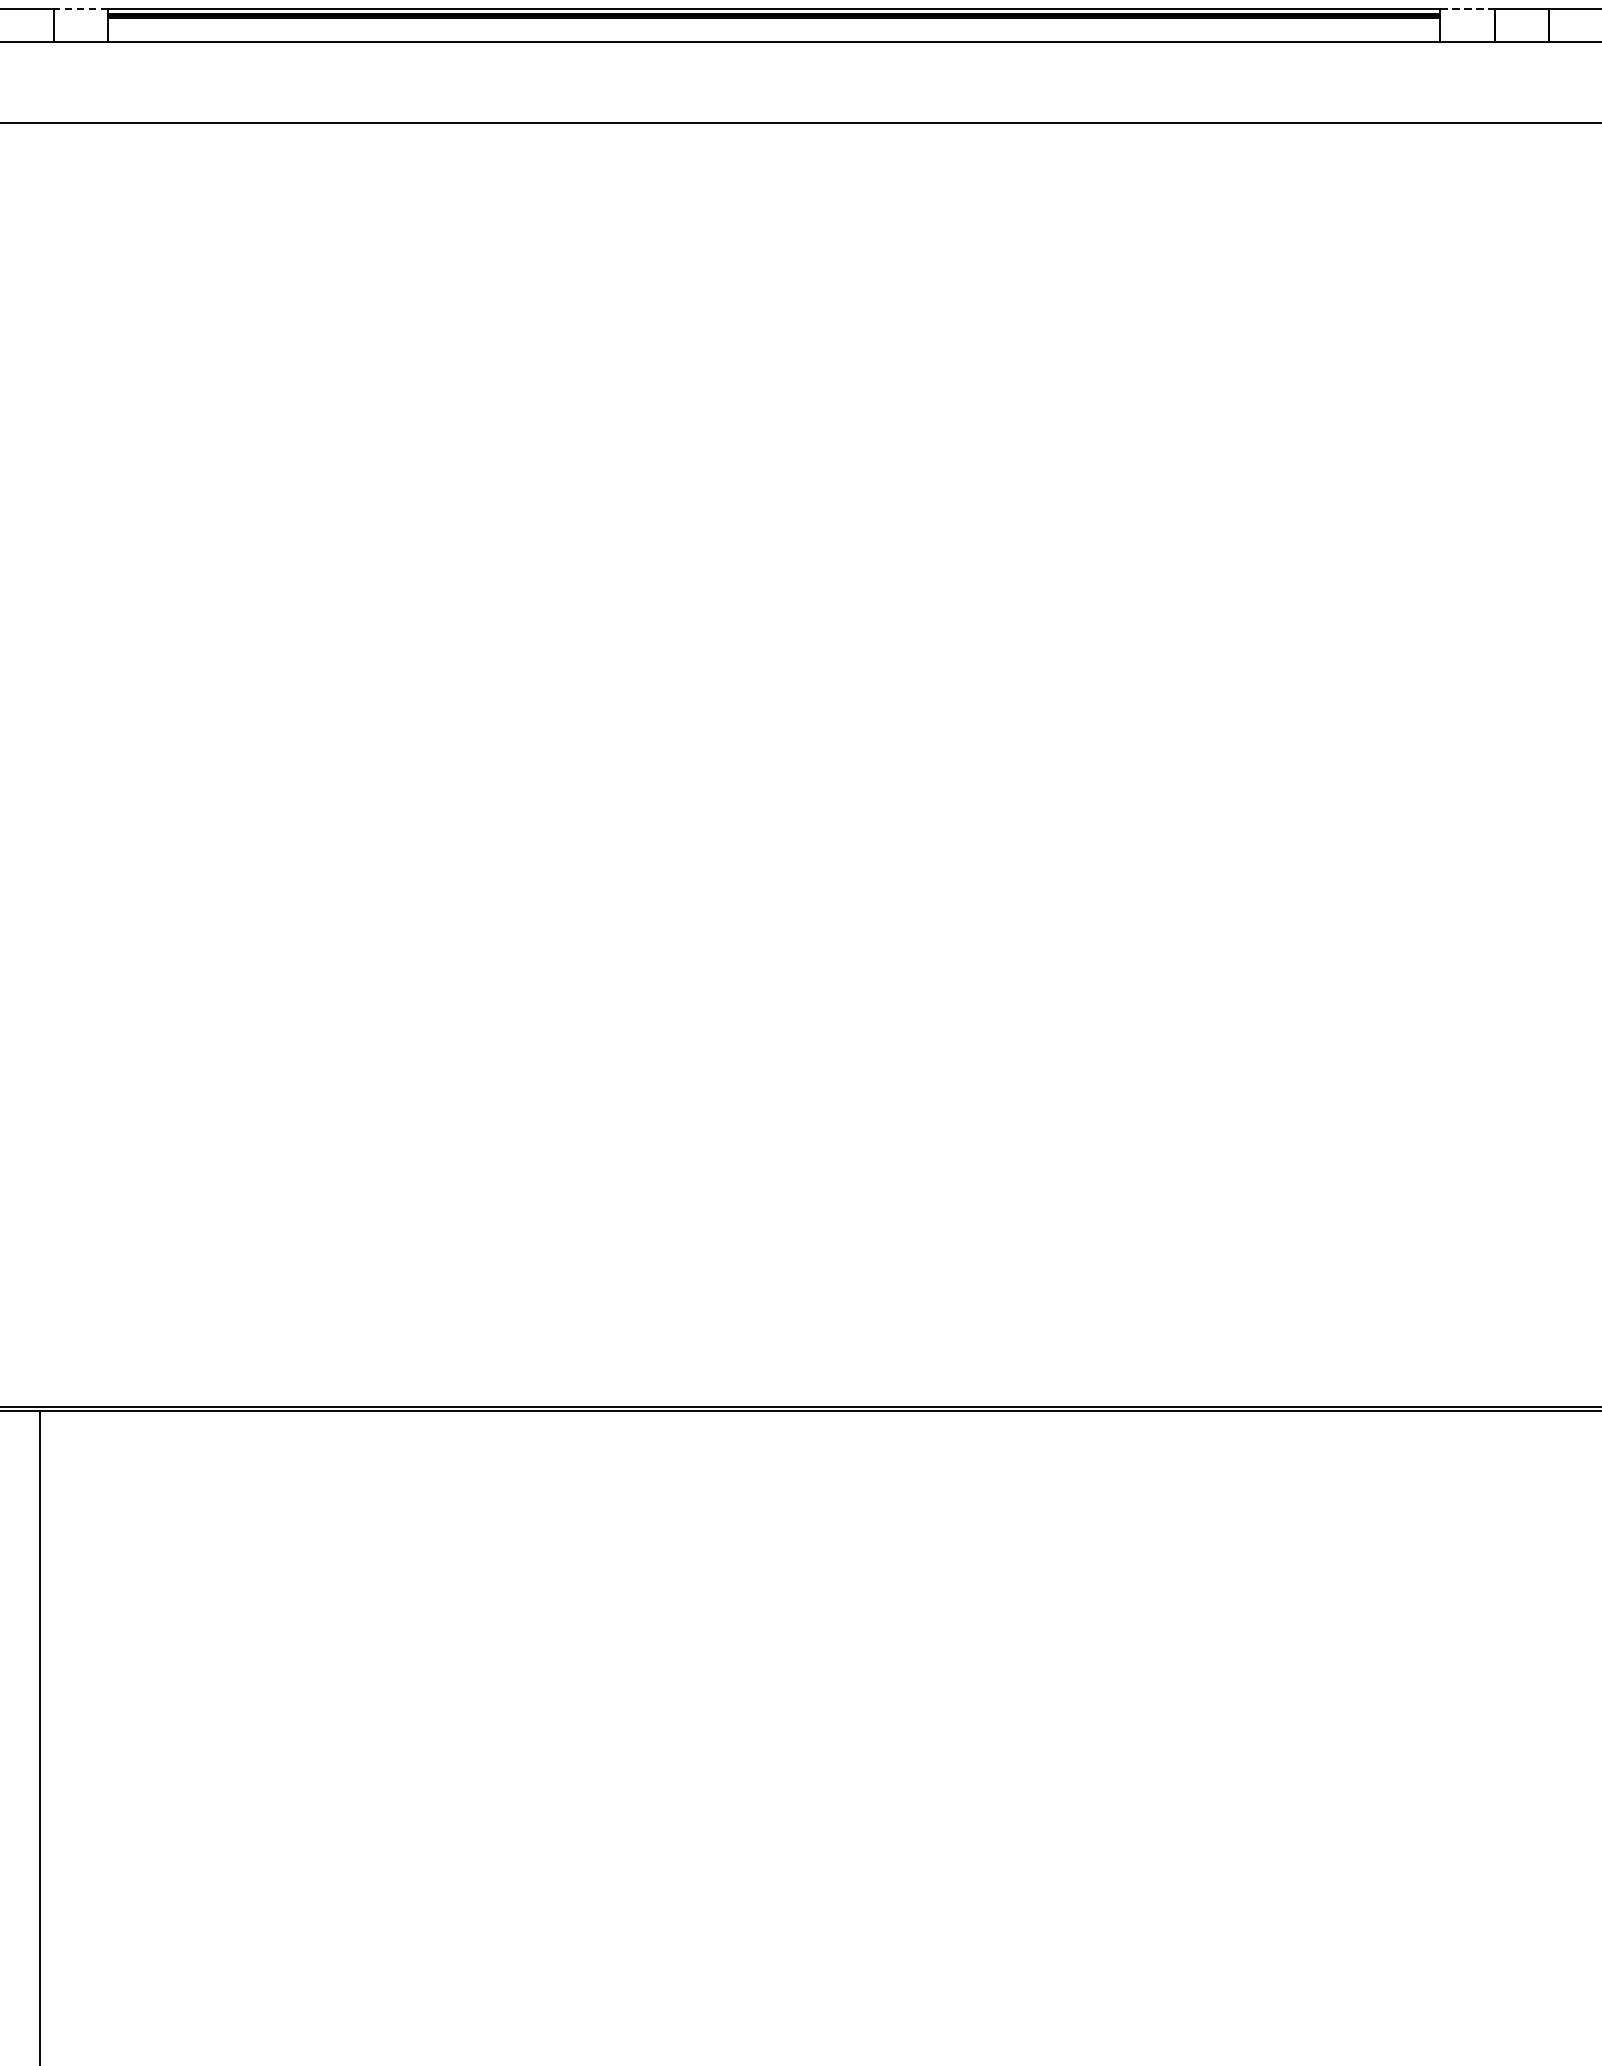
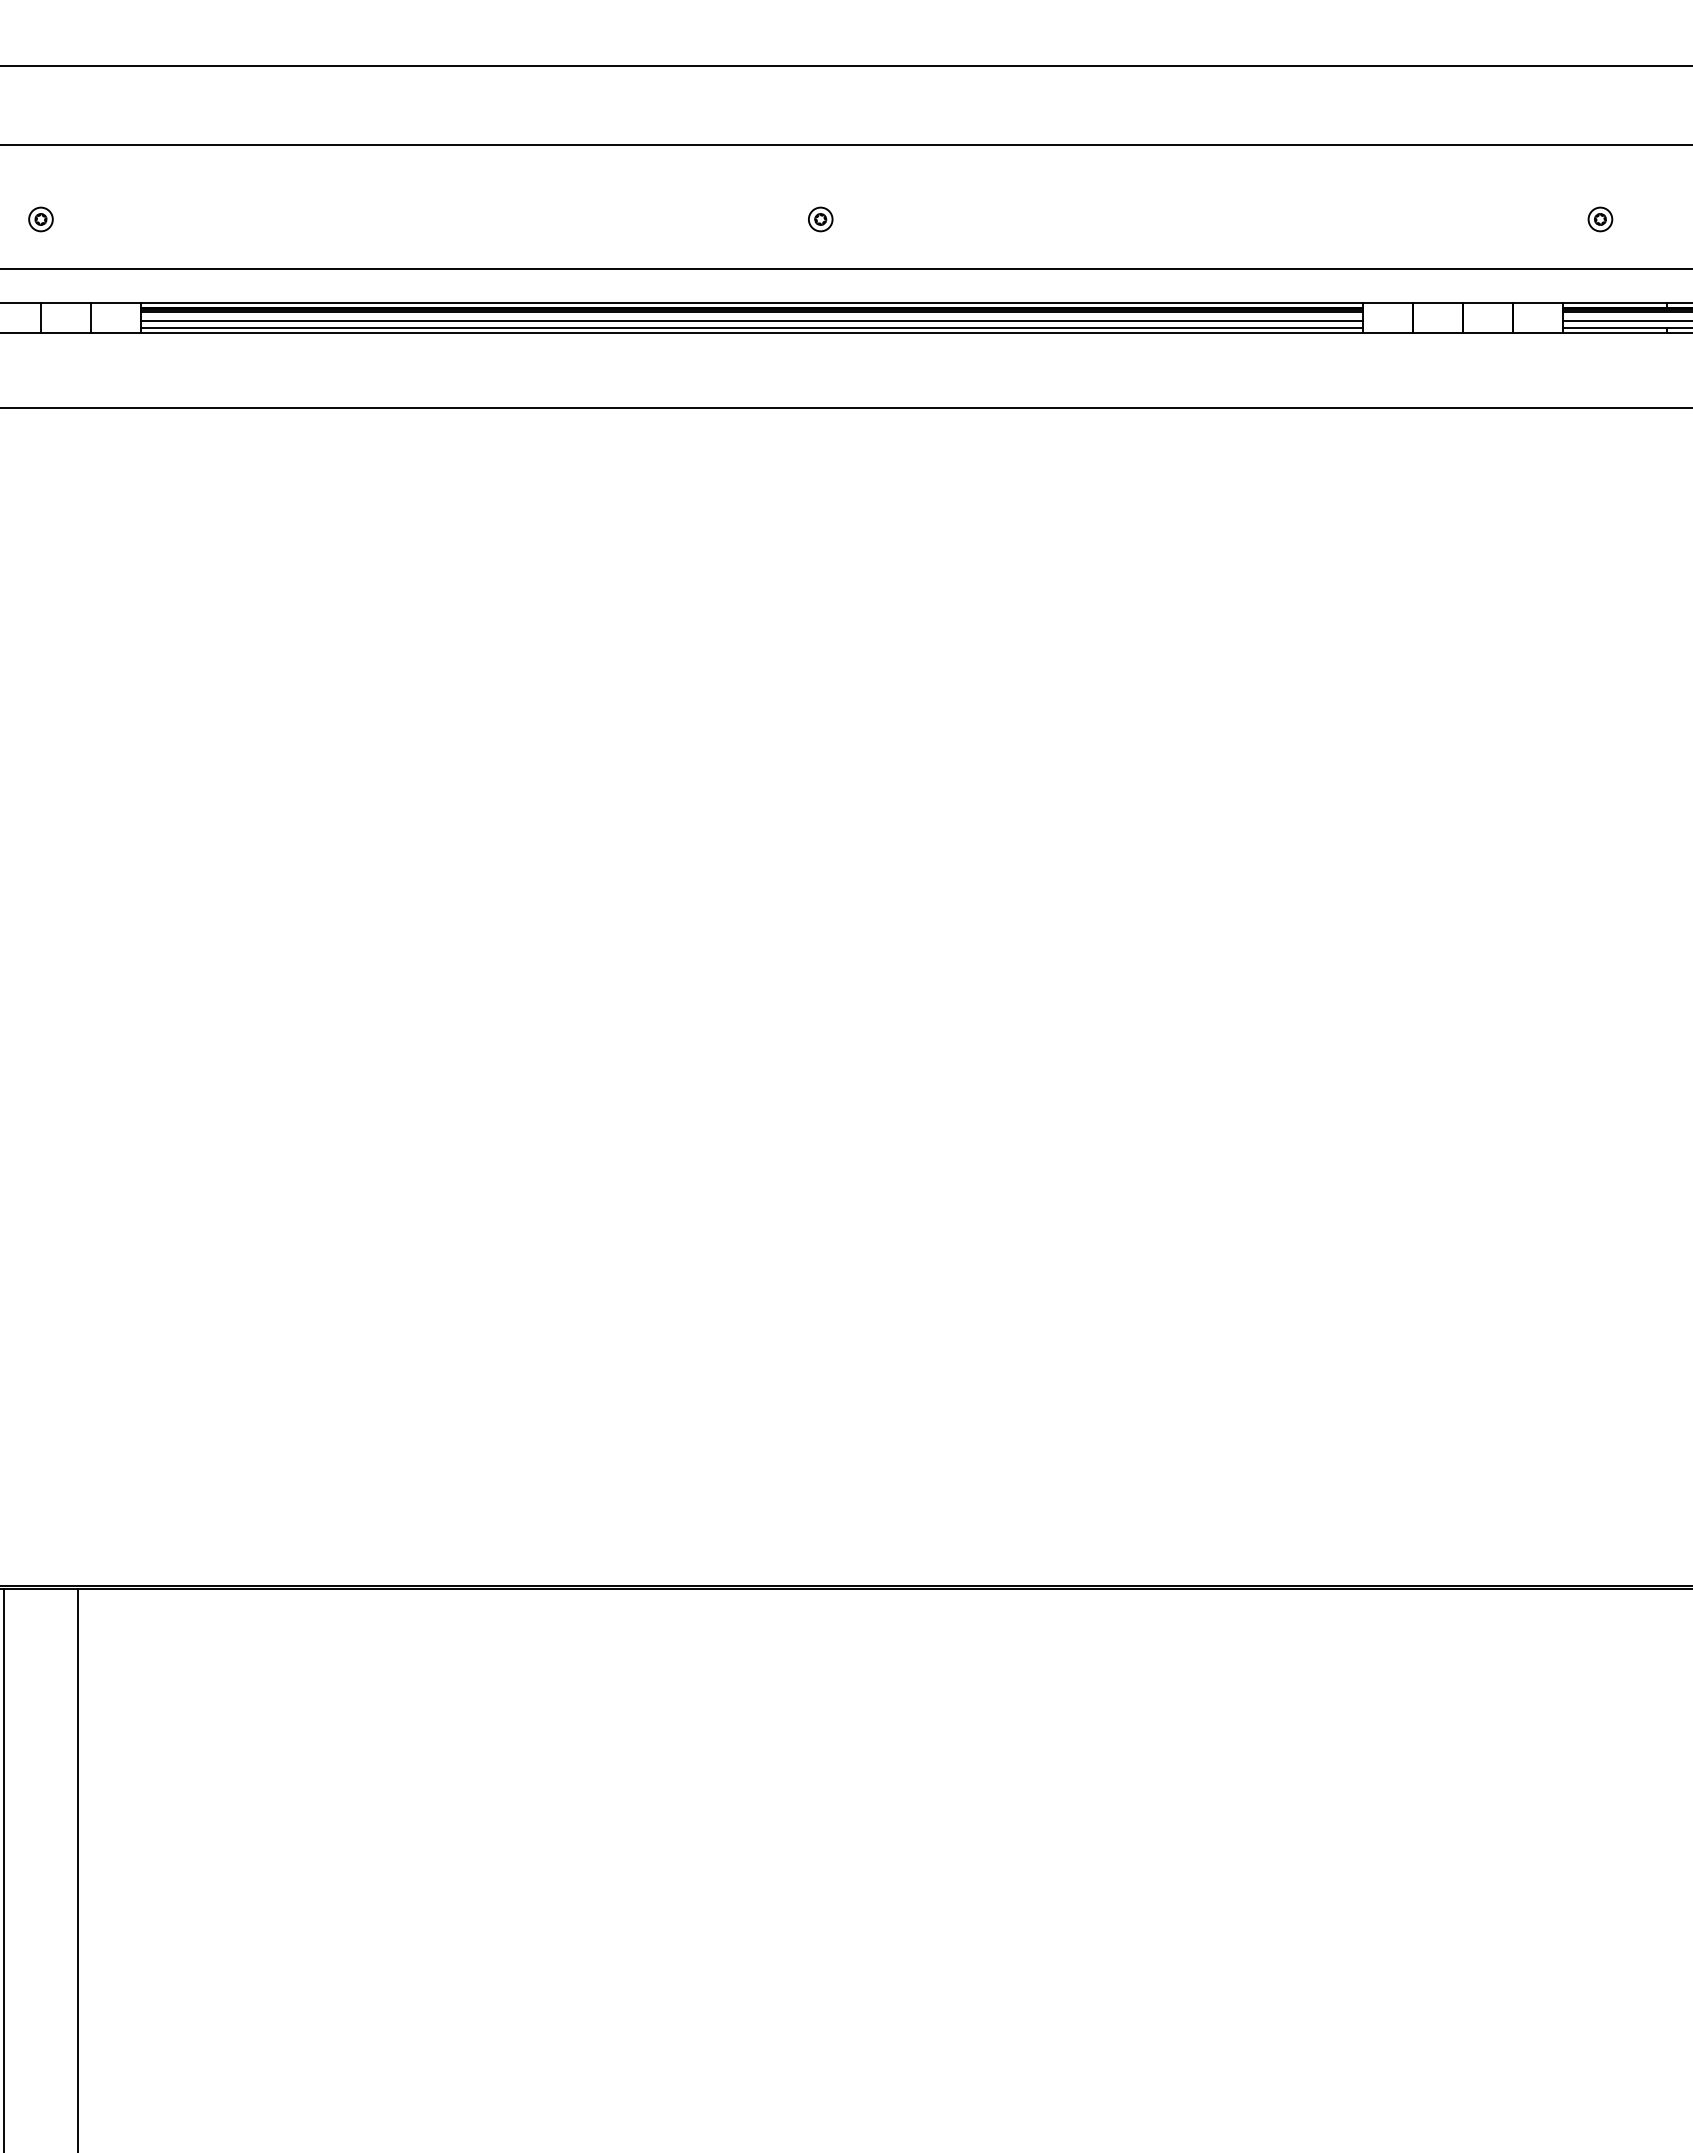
line: (80, 9) -> (115, 303), dashed -> solid
line: (1467, 9) -> (1388, 303), dashed -> solid
line: (773, 29) -> (751, 321), added
line: (773, 35) -> (751, 327), added

